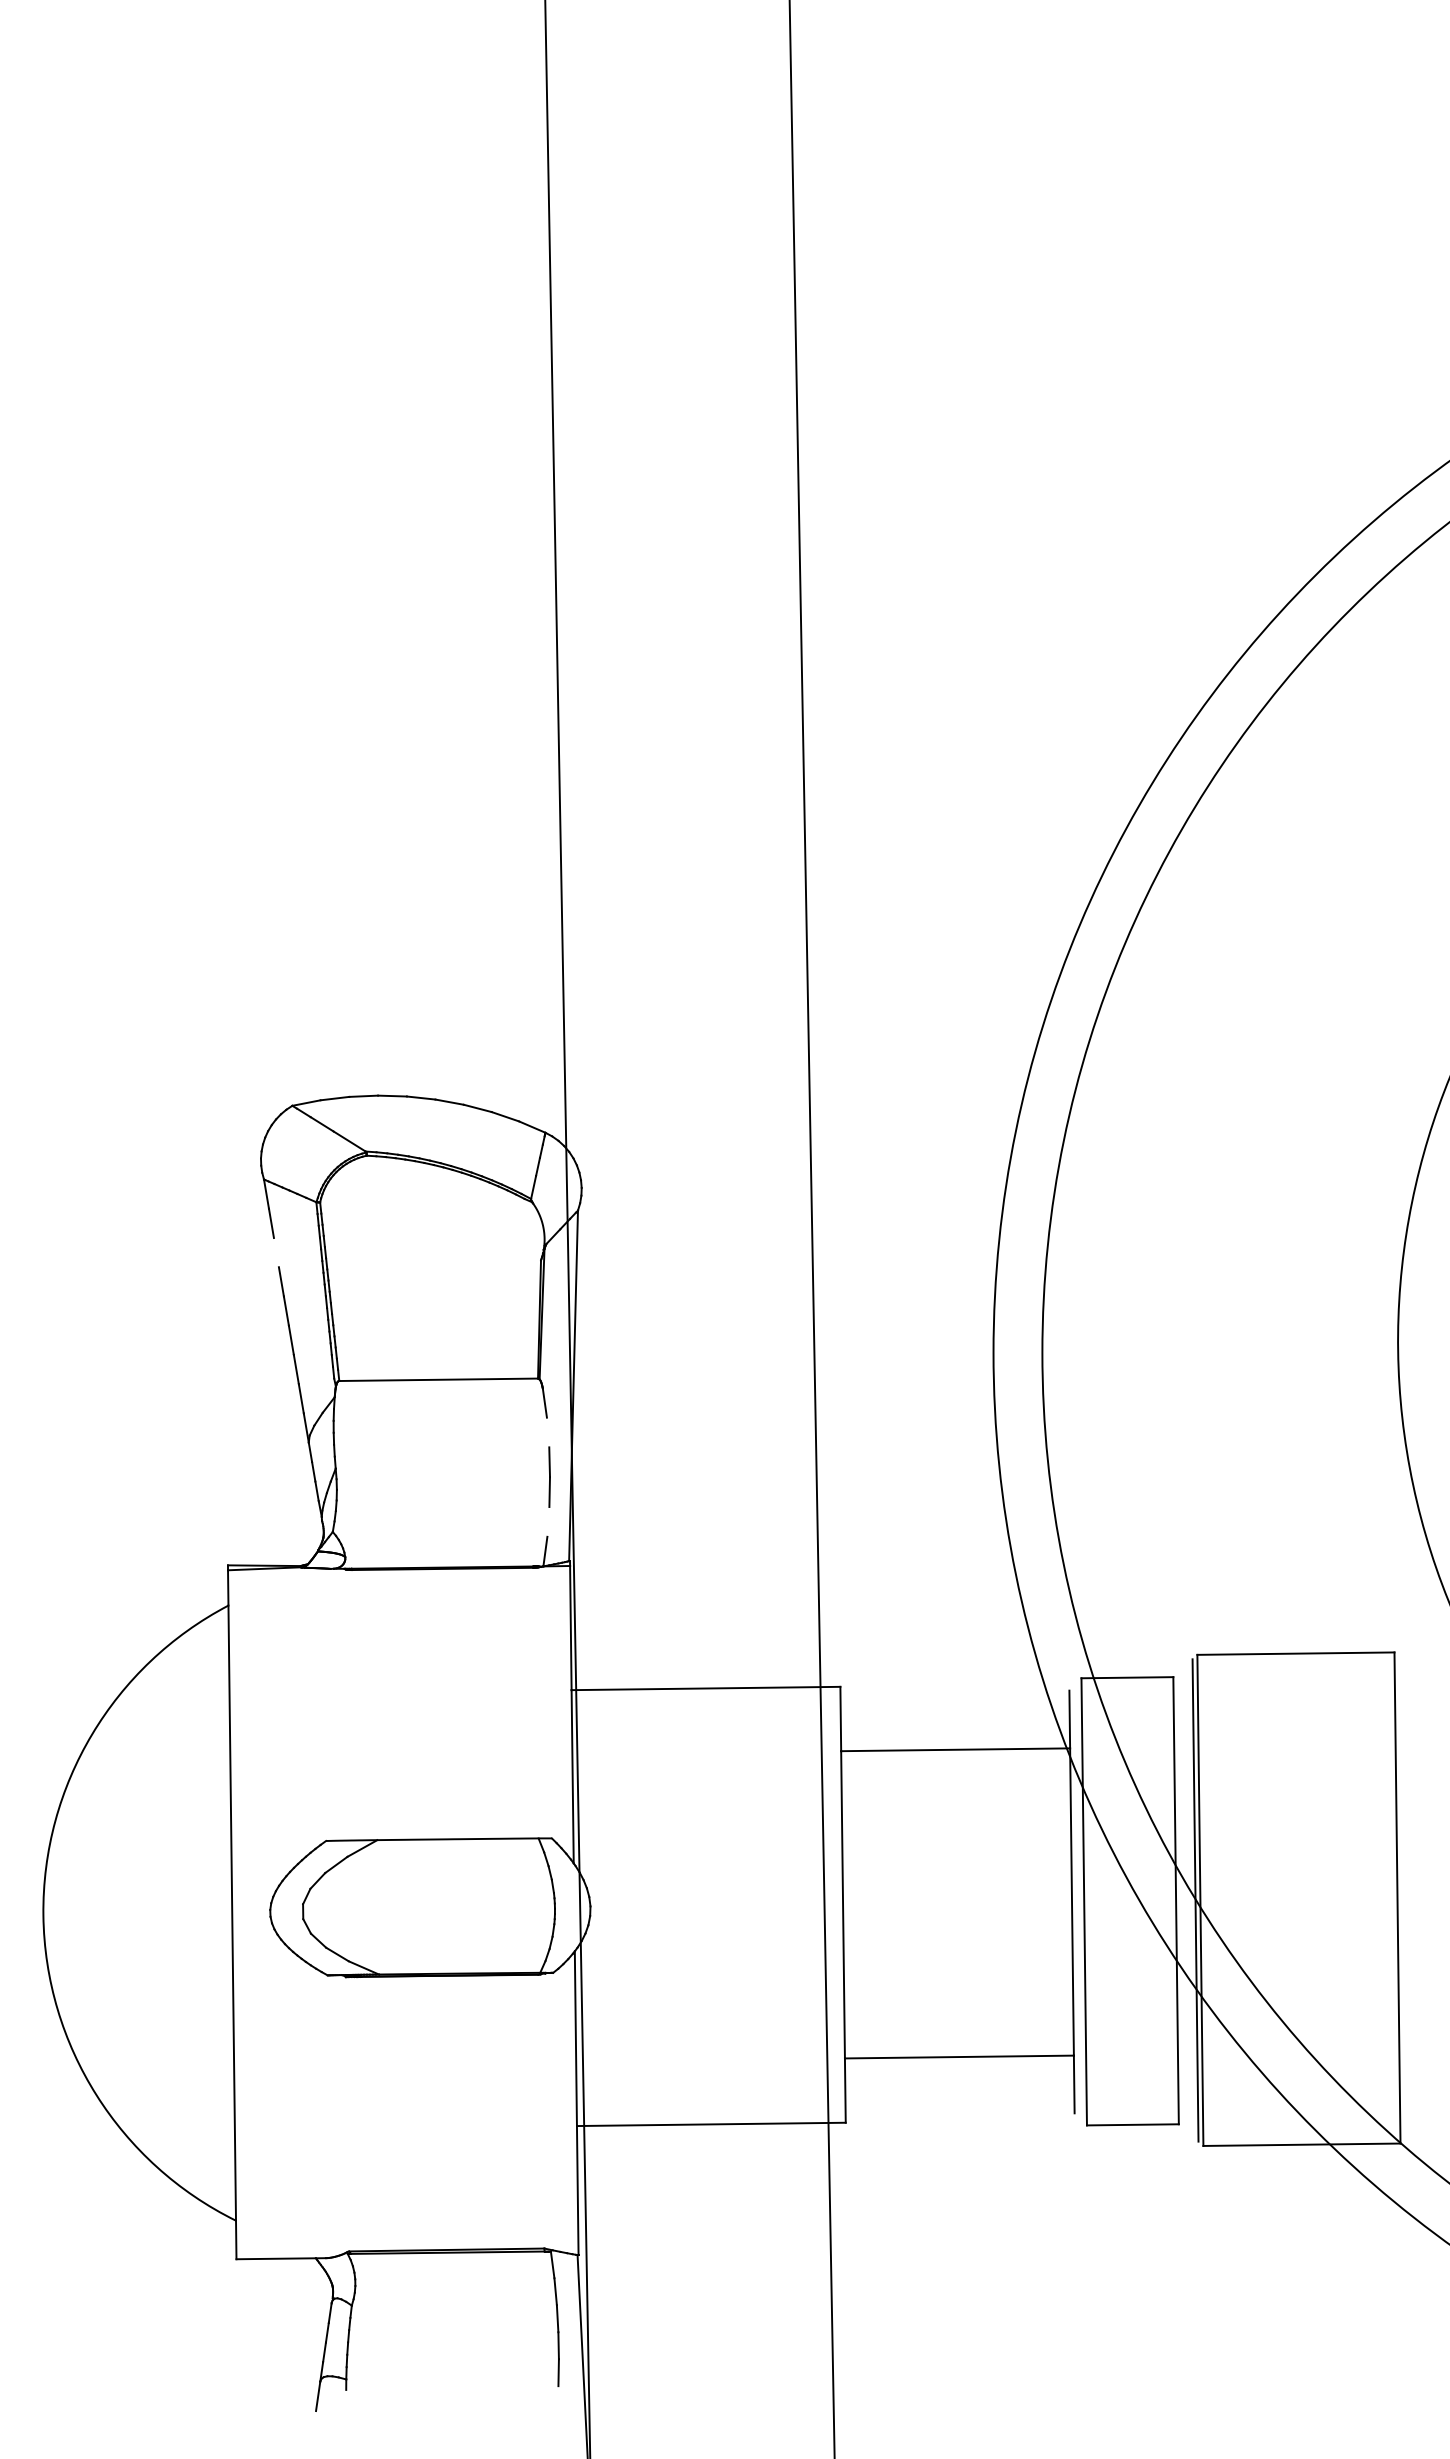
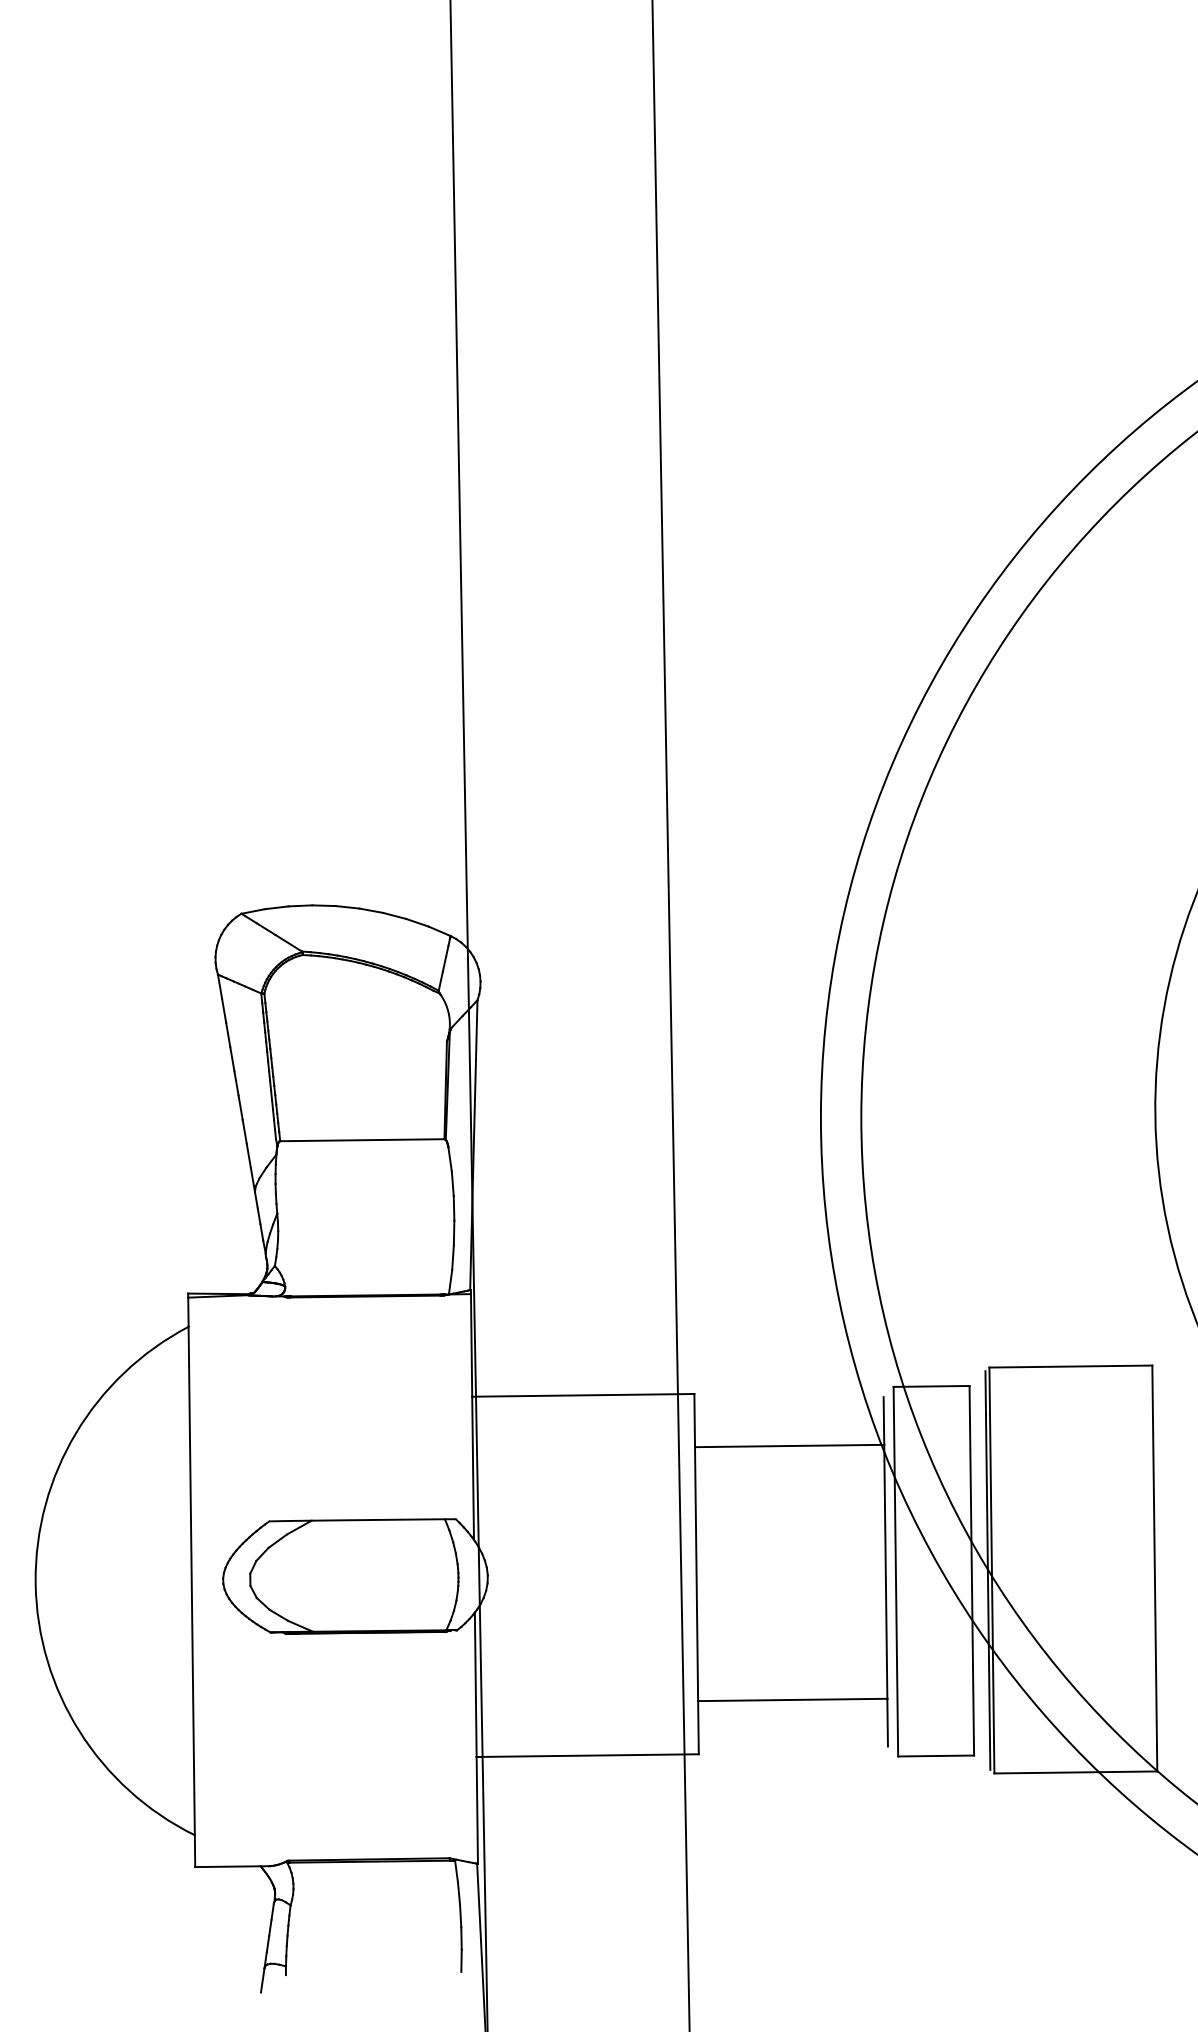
line: (275, 1252) -> (227, 1035), added
line: (547, 1432) -> (452, 1183), added
line: (548, 1521) -> (453, 1257), added

